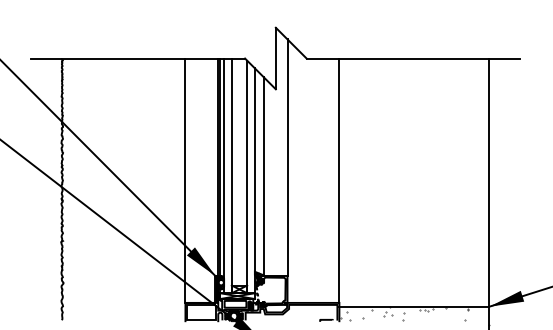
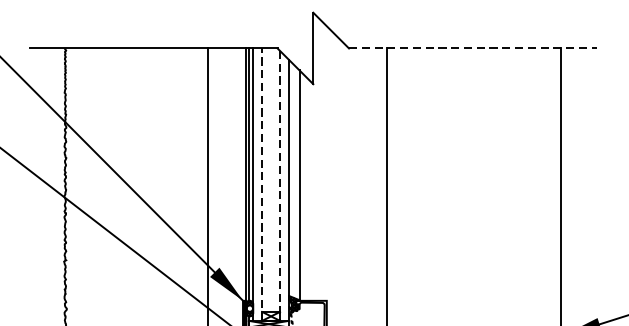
line: (413, 58) -> (473, 48), solid -> dashed
line: (287, 157) -> (326, 163), removed
line: (231, 175) -> (261, 184), solid -> dashed
line: (247, 177) -> (280, 186), solid -> dashed

